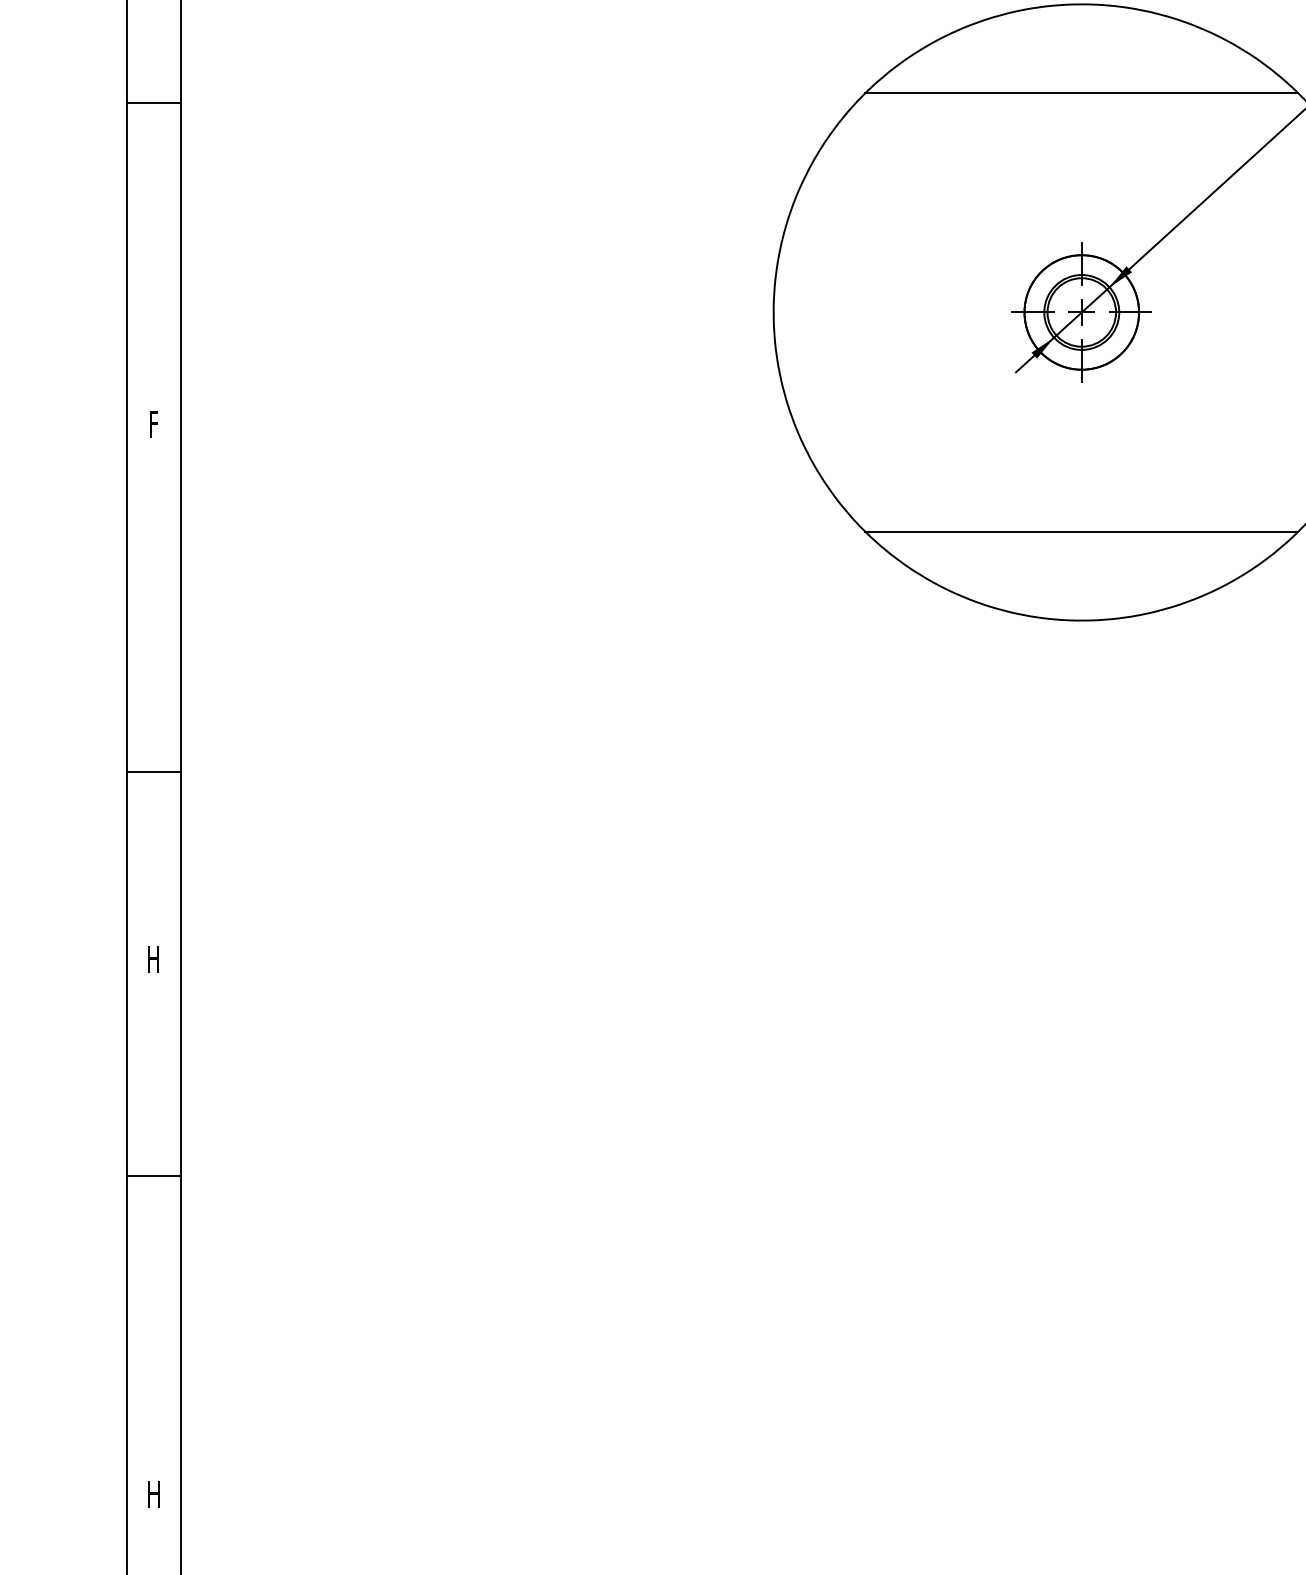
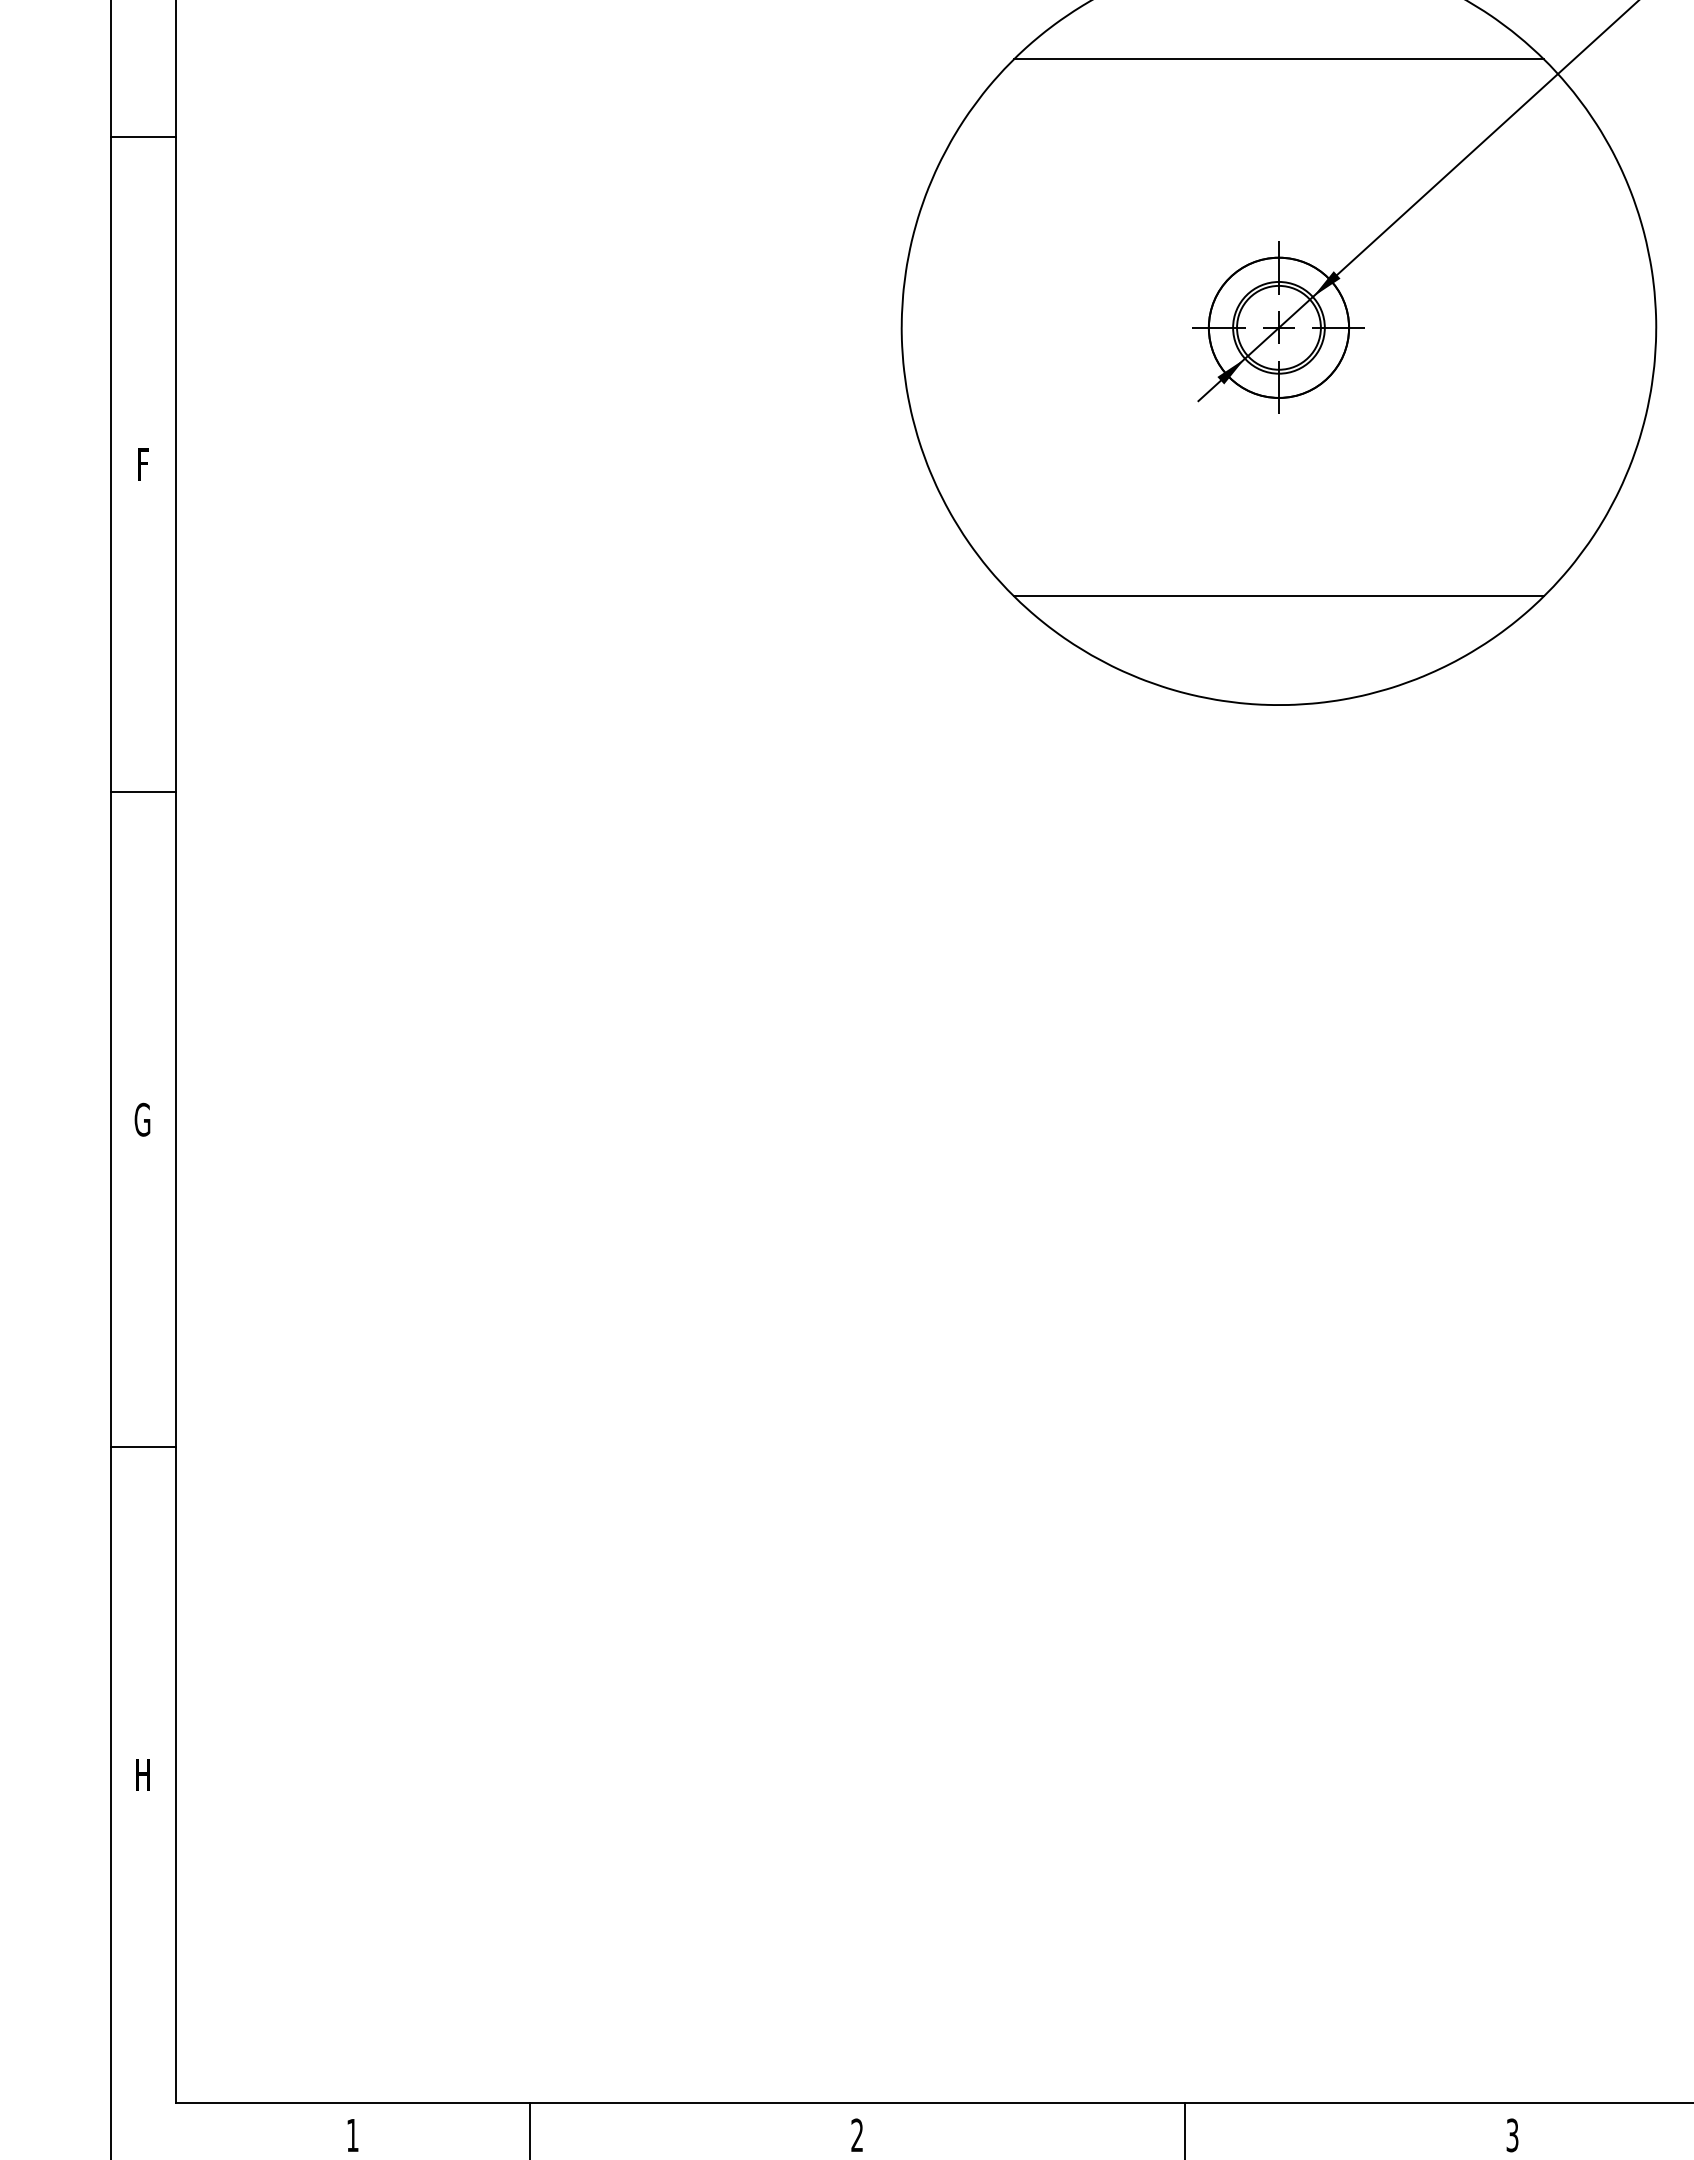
line: (154, 102) -> (143, 136), moved
line: (154, 772) -> (143, 792), moved
text: (153, 959) -> (142, 1119), H -> G
line: (154, 1176) -> (143, 1447), moved

